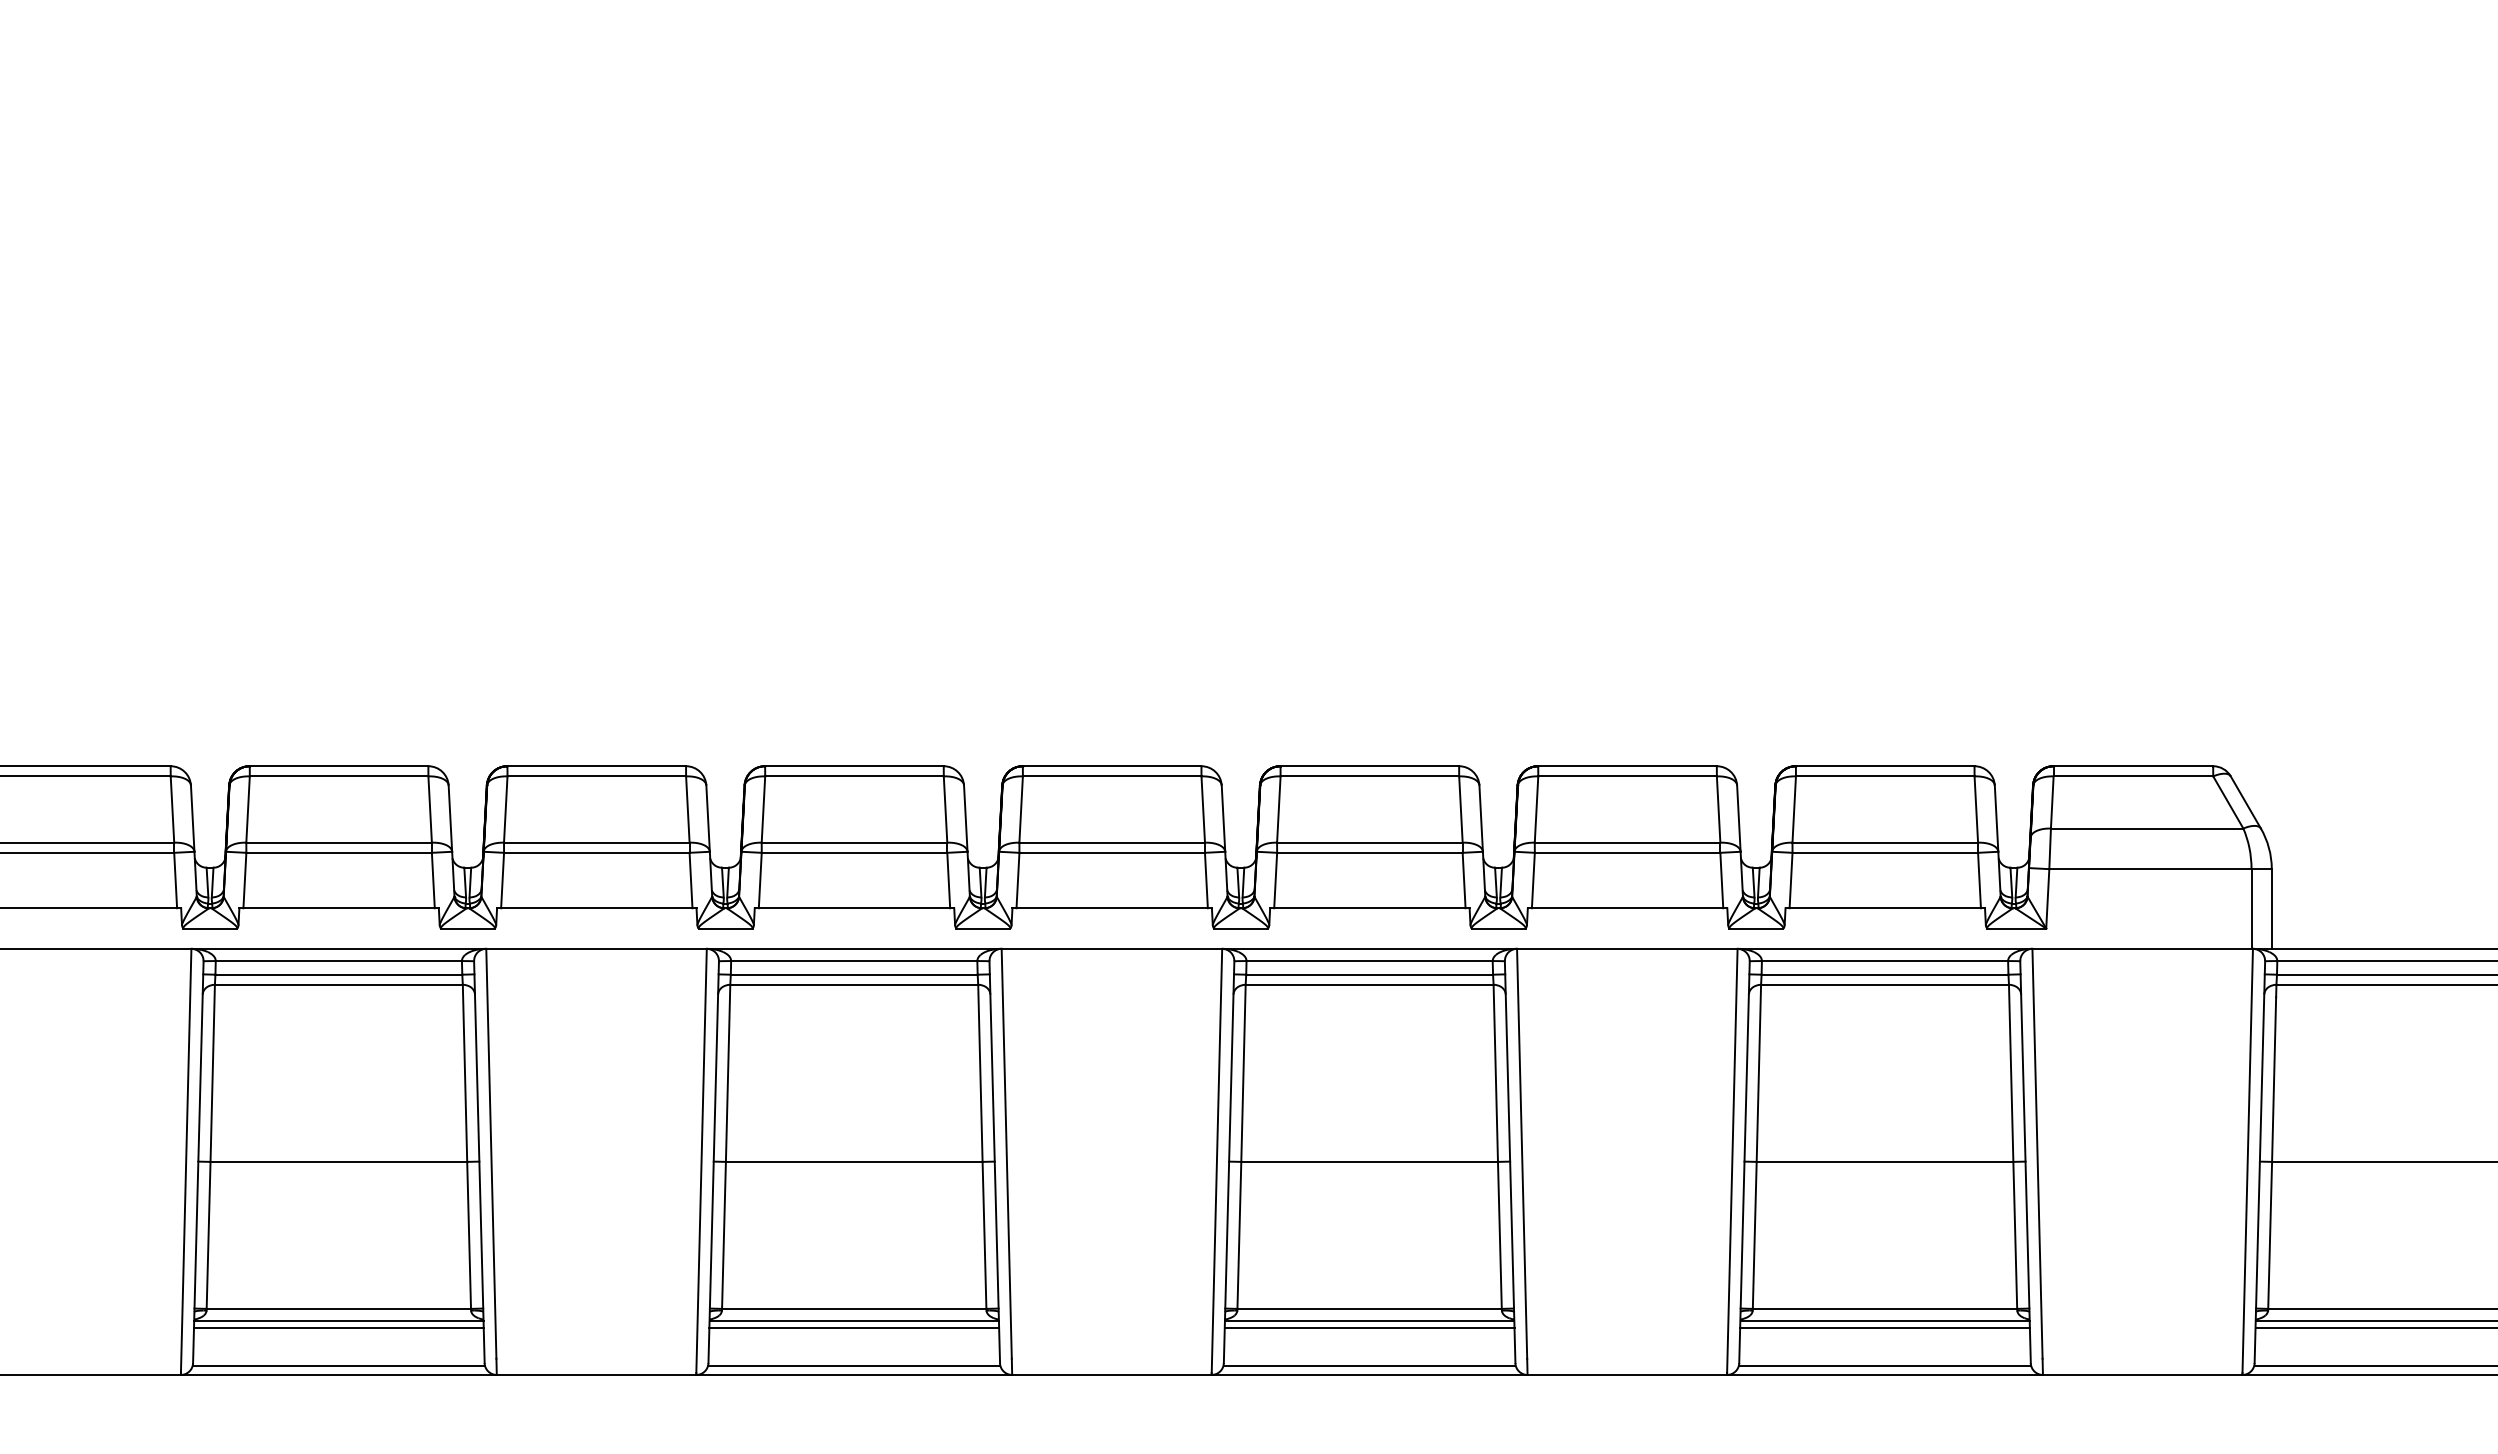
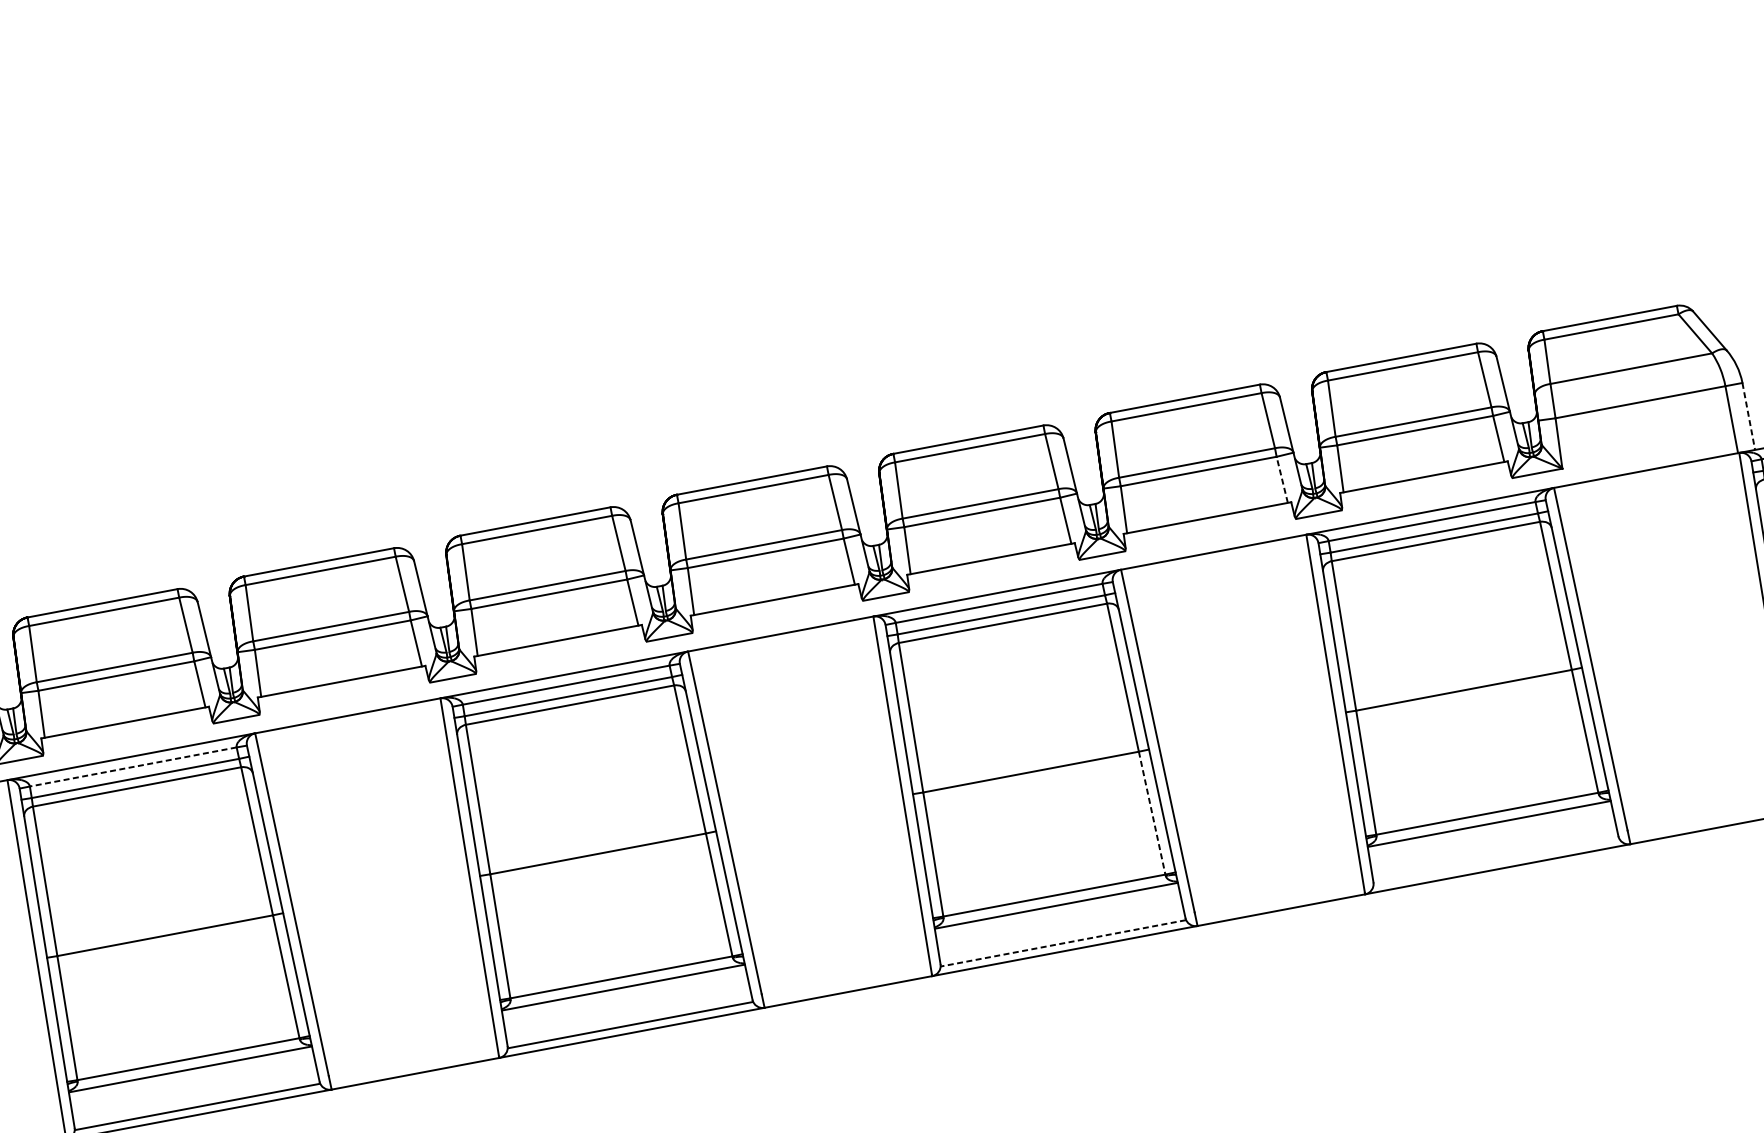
line: (1721, 880) -> (1281, 479), solid -> dashed
line: (2271, 909) -> (1748, 416), solid -> dashed
line: (338, 961) -> (133, 767), solid -> dashed
line: (1499, 1235) -> (1151, 813), solid -> dashed
line: (338, 1327) -> (191, 1074), removed
line: (854, 1327) -> (624, 992), removed
line: (1369, 1327) -> (1057, 911), removed
line: (1884, 1327) -> (1489, 829), removed
line: (1369, 1365) -> (1063, 943), solid -> dashed
line: (1884, 1365) -> (1495, 861), removed

